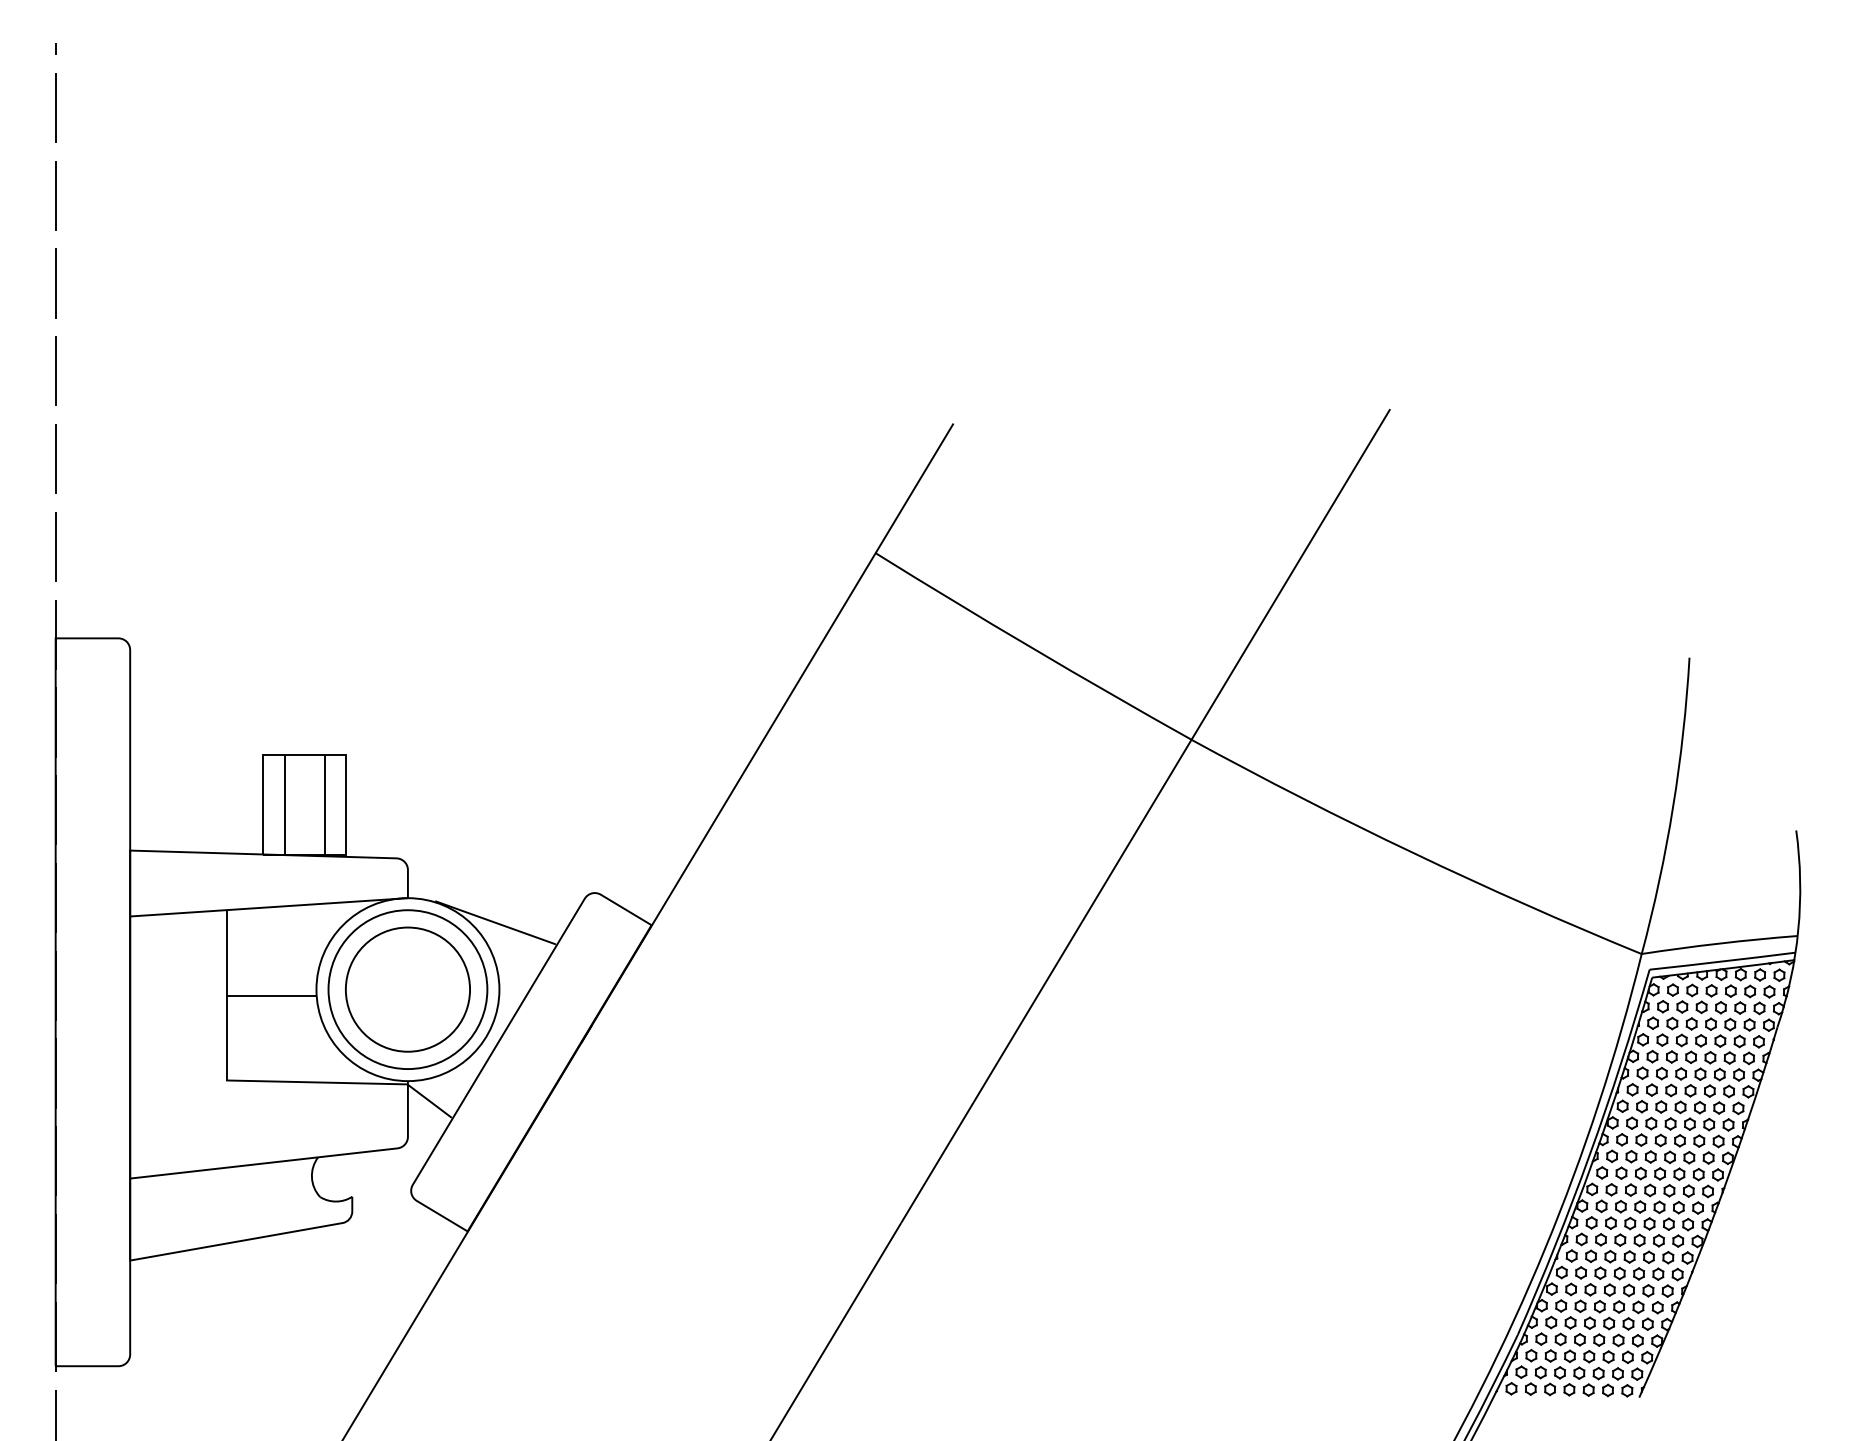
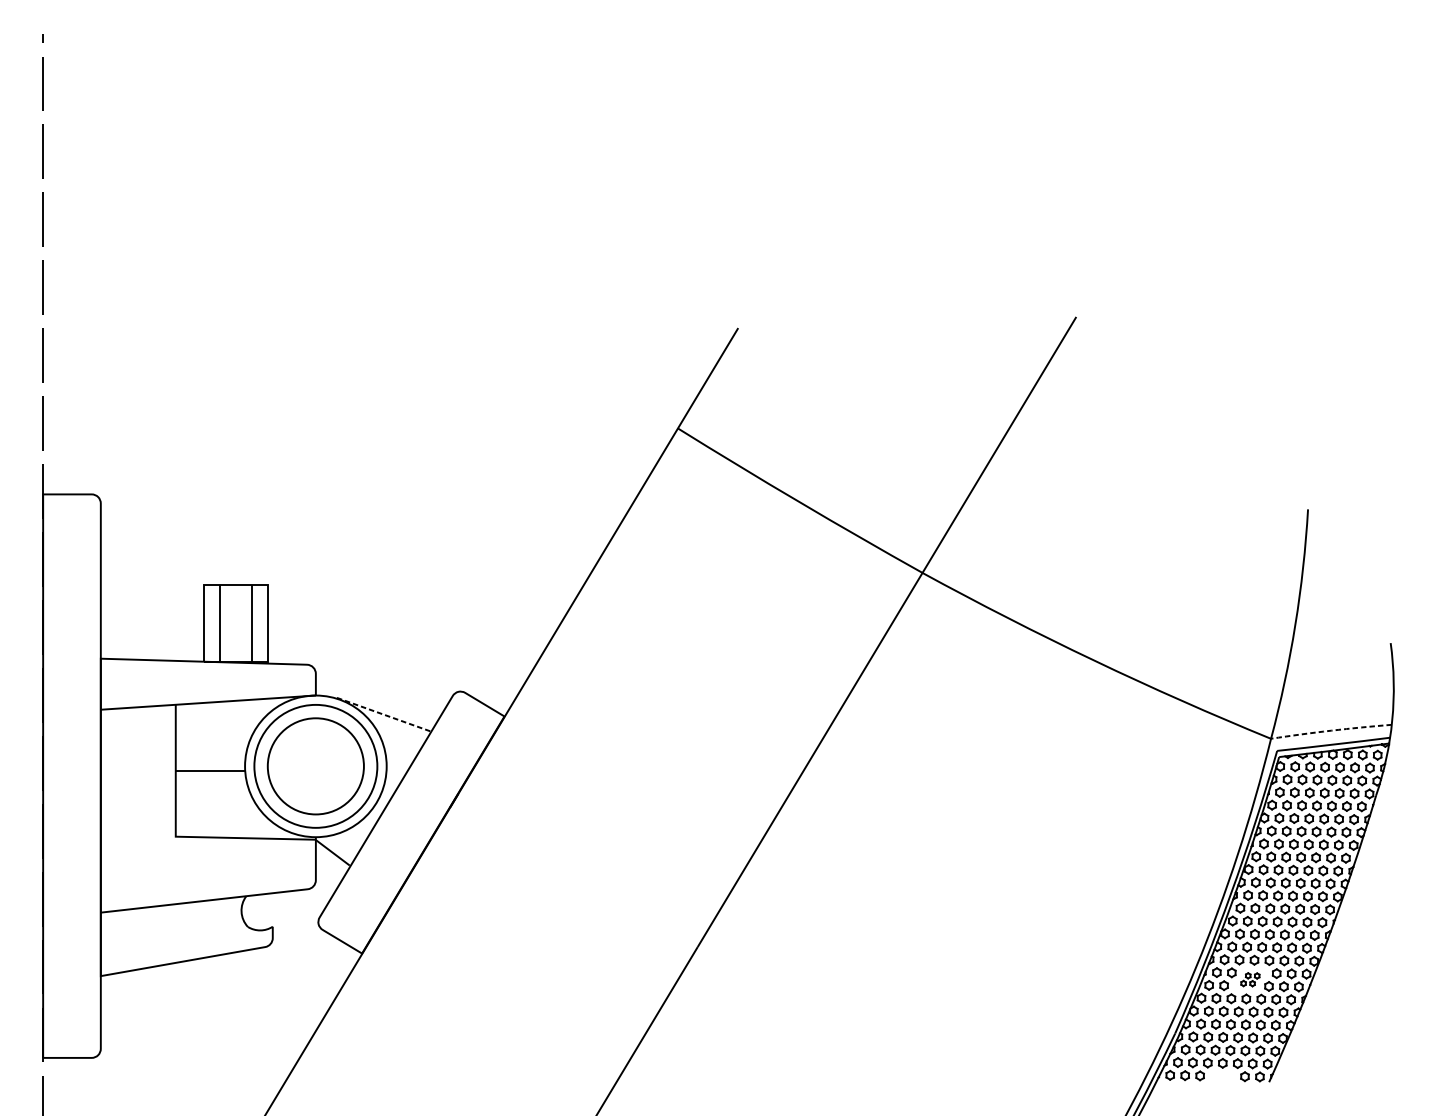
line: (496, 922) -> (384, 714), solid -> dashed
arc: (1719, 943) -> (1331, 730), solid -> dashed
part: (1614, 1265) -> (1249, 979), size x0.6
part: (1578, 1389) -> (1222, 1075), removed

